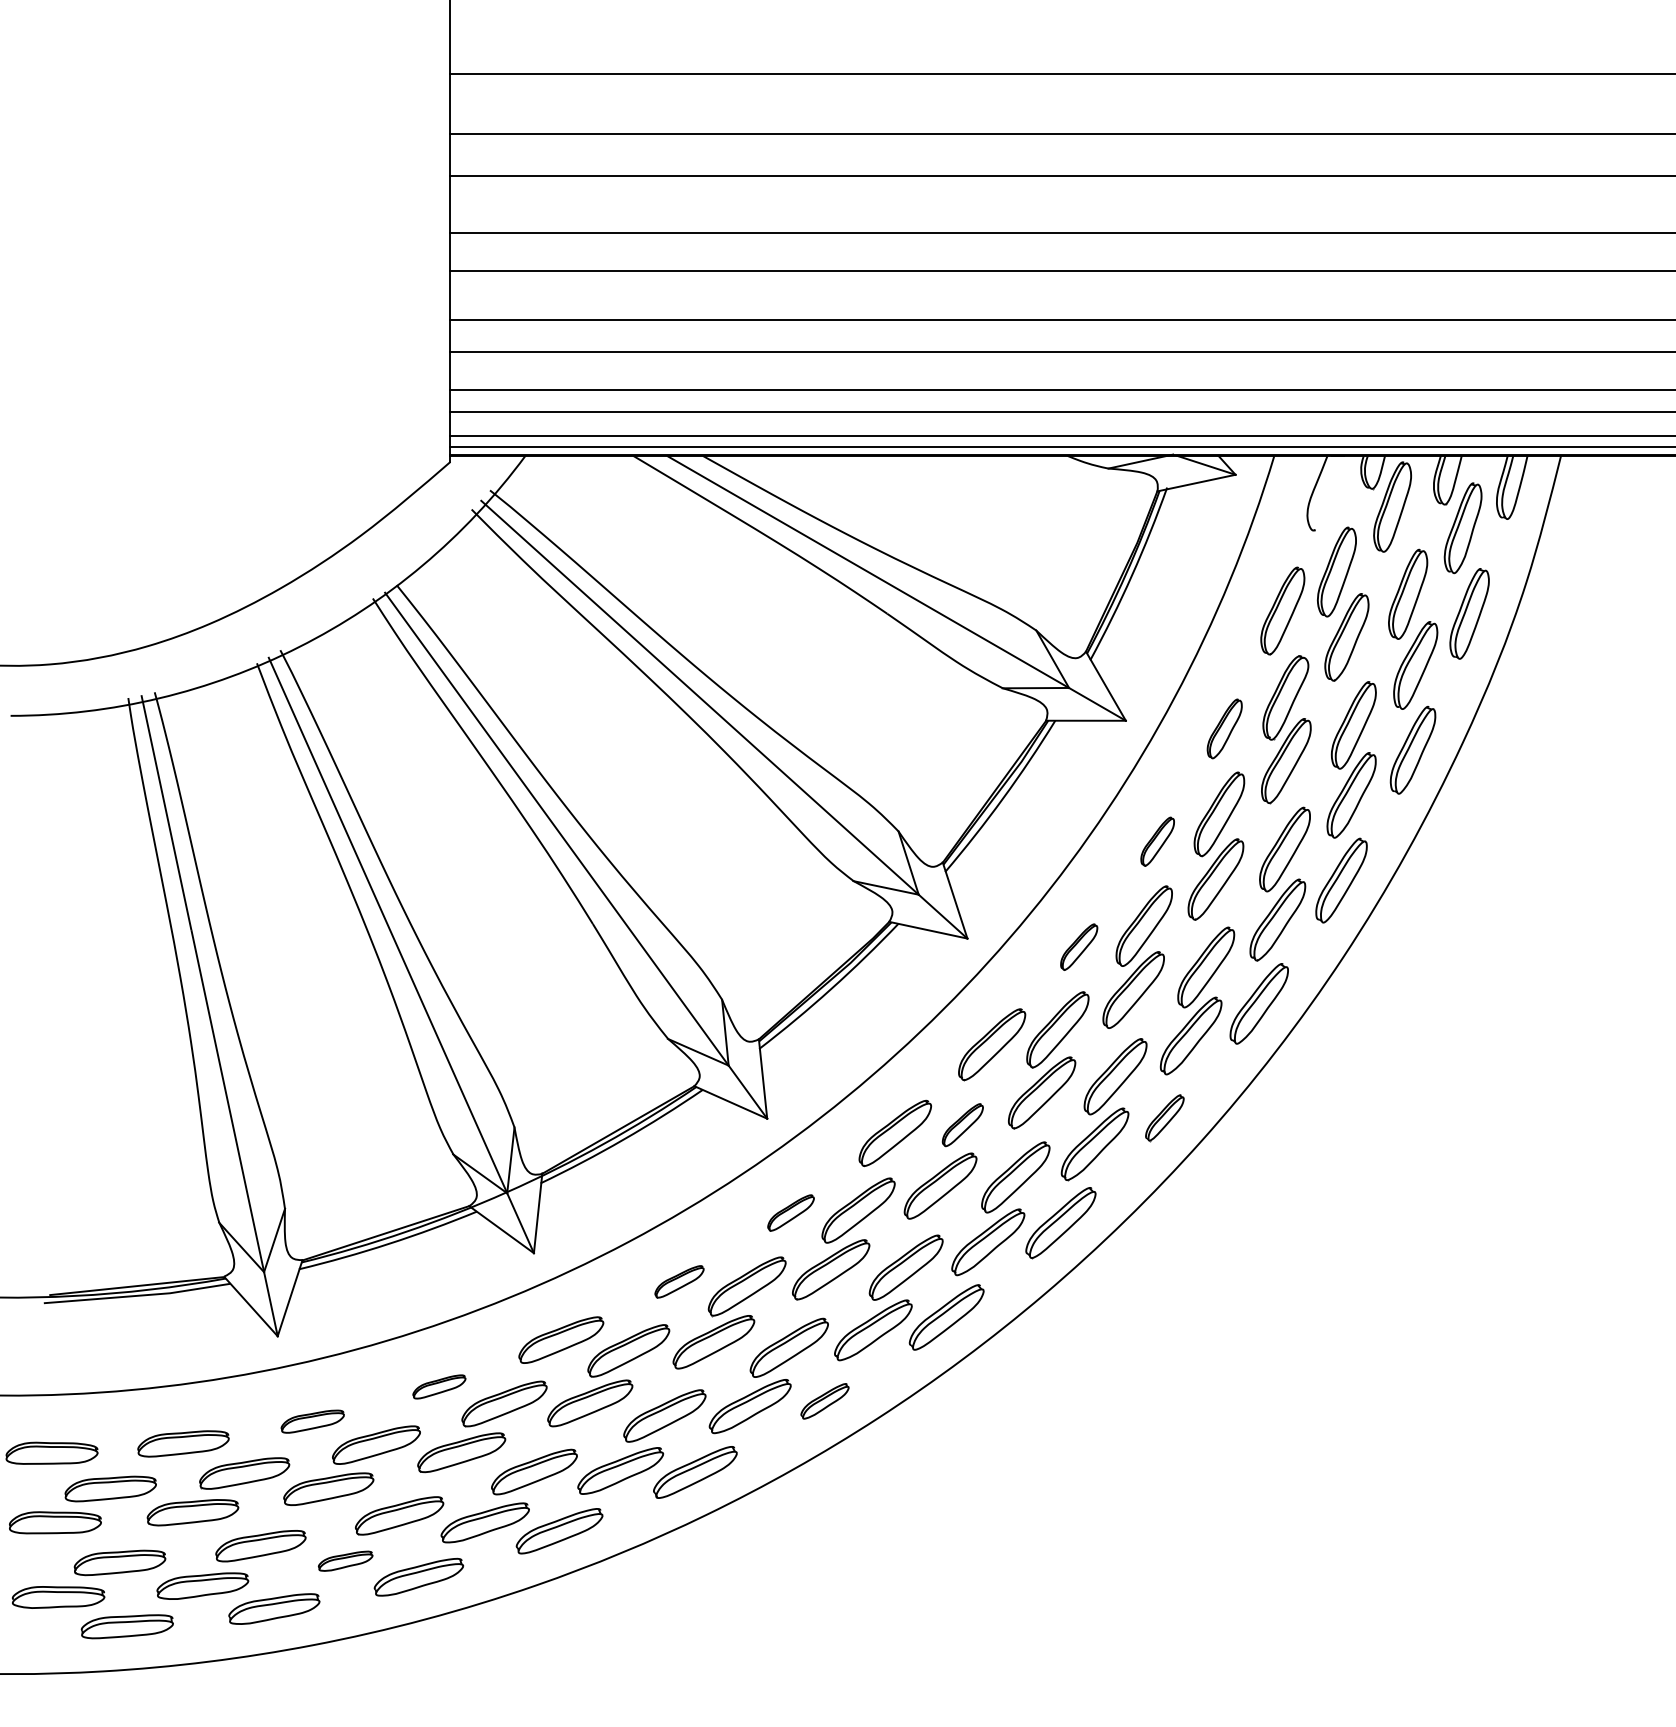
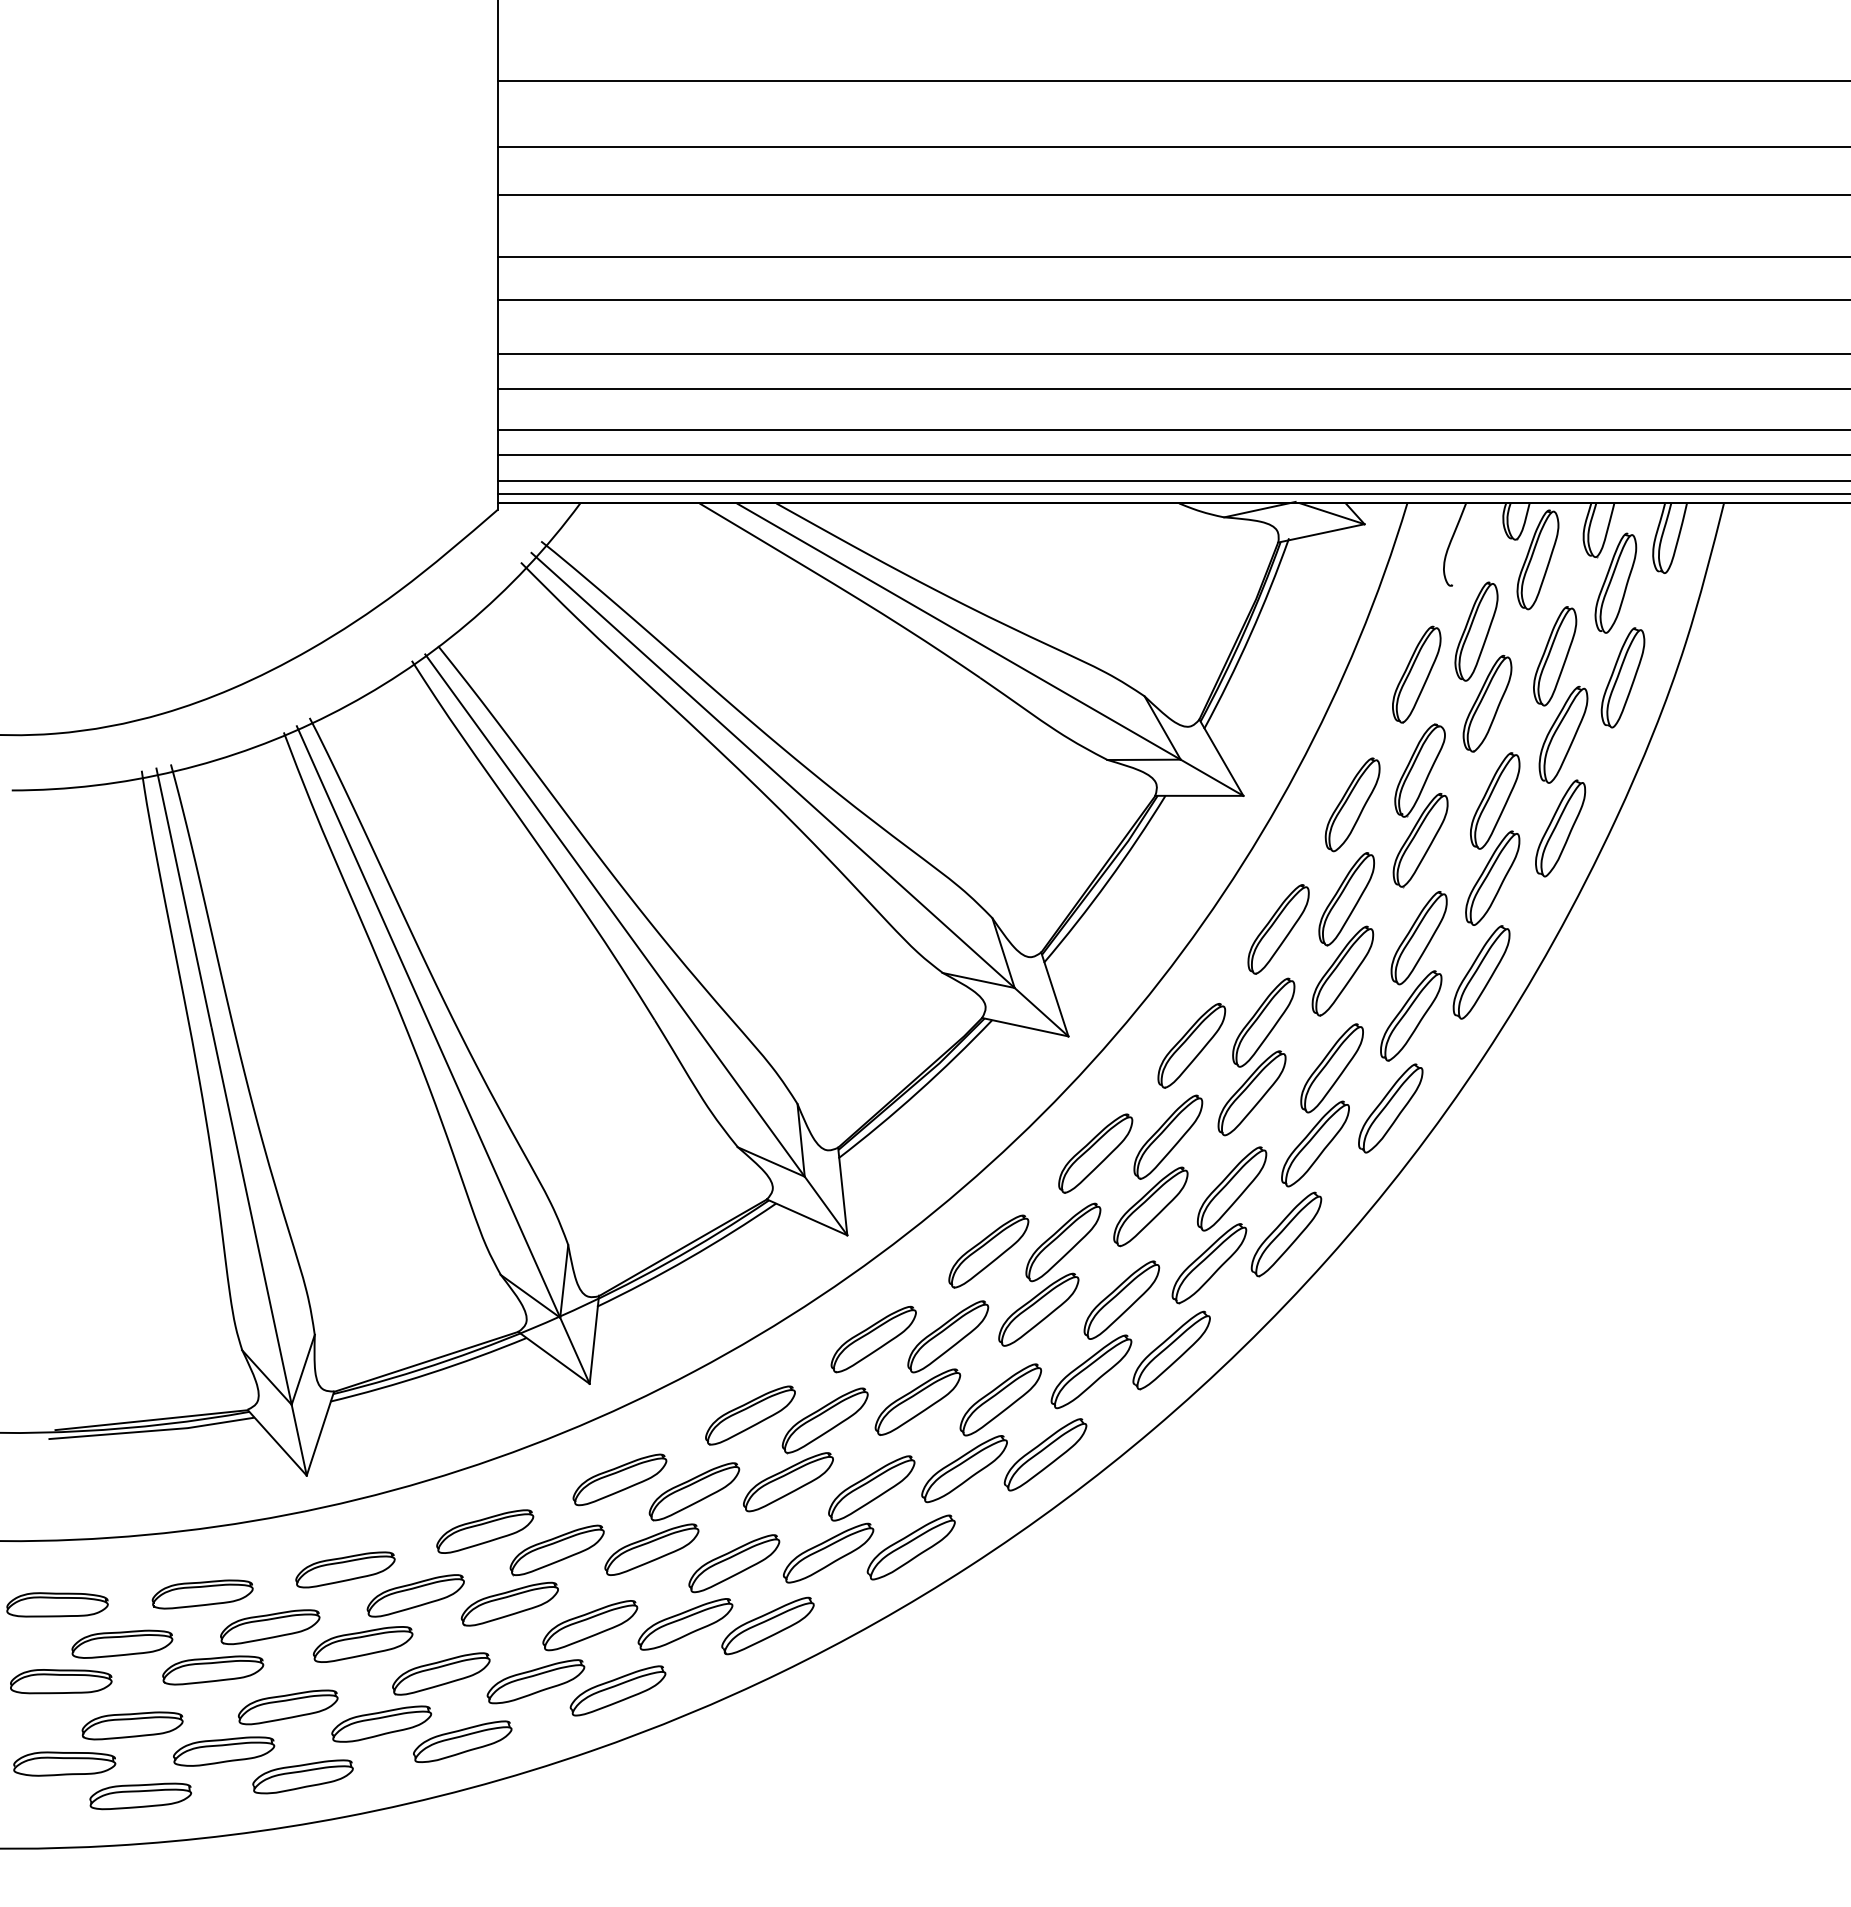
part: (1224, 728) -> (1352, 804), size x1.43
part: (1157, 841) -> (1278, 929), size x1.67
part: (1078, 946) -> (1191, 1045), size x1.67
part: (1164, 1117) -> (1286, 1234), size x1.67
part: (962, 1125) -> (1063, 1242), size x1.67
part: (790, 1213) -> (873, 1339), size x1.67
part: (679, 1281) -> (750, 1415), size x1.67
part: (439, 1386) -> (485, 1531), size x1.67
part: (824, 1401) -> (910, 1547), size x1.67
part: (312, 1421) -> (345, 1569), size x1.43
part: (345, 1560) -> (381, 1723), size x1.67

